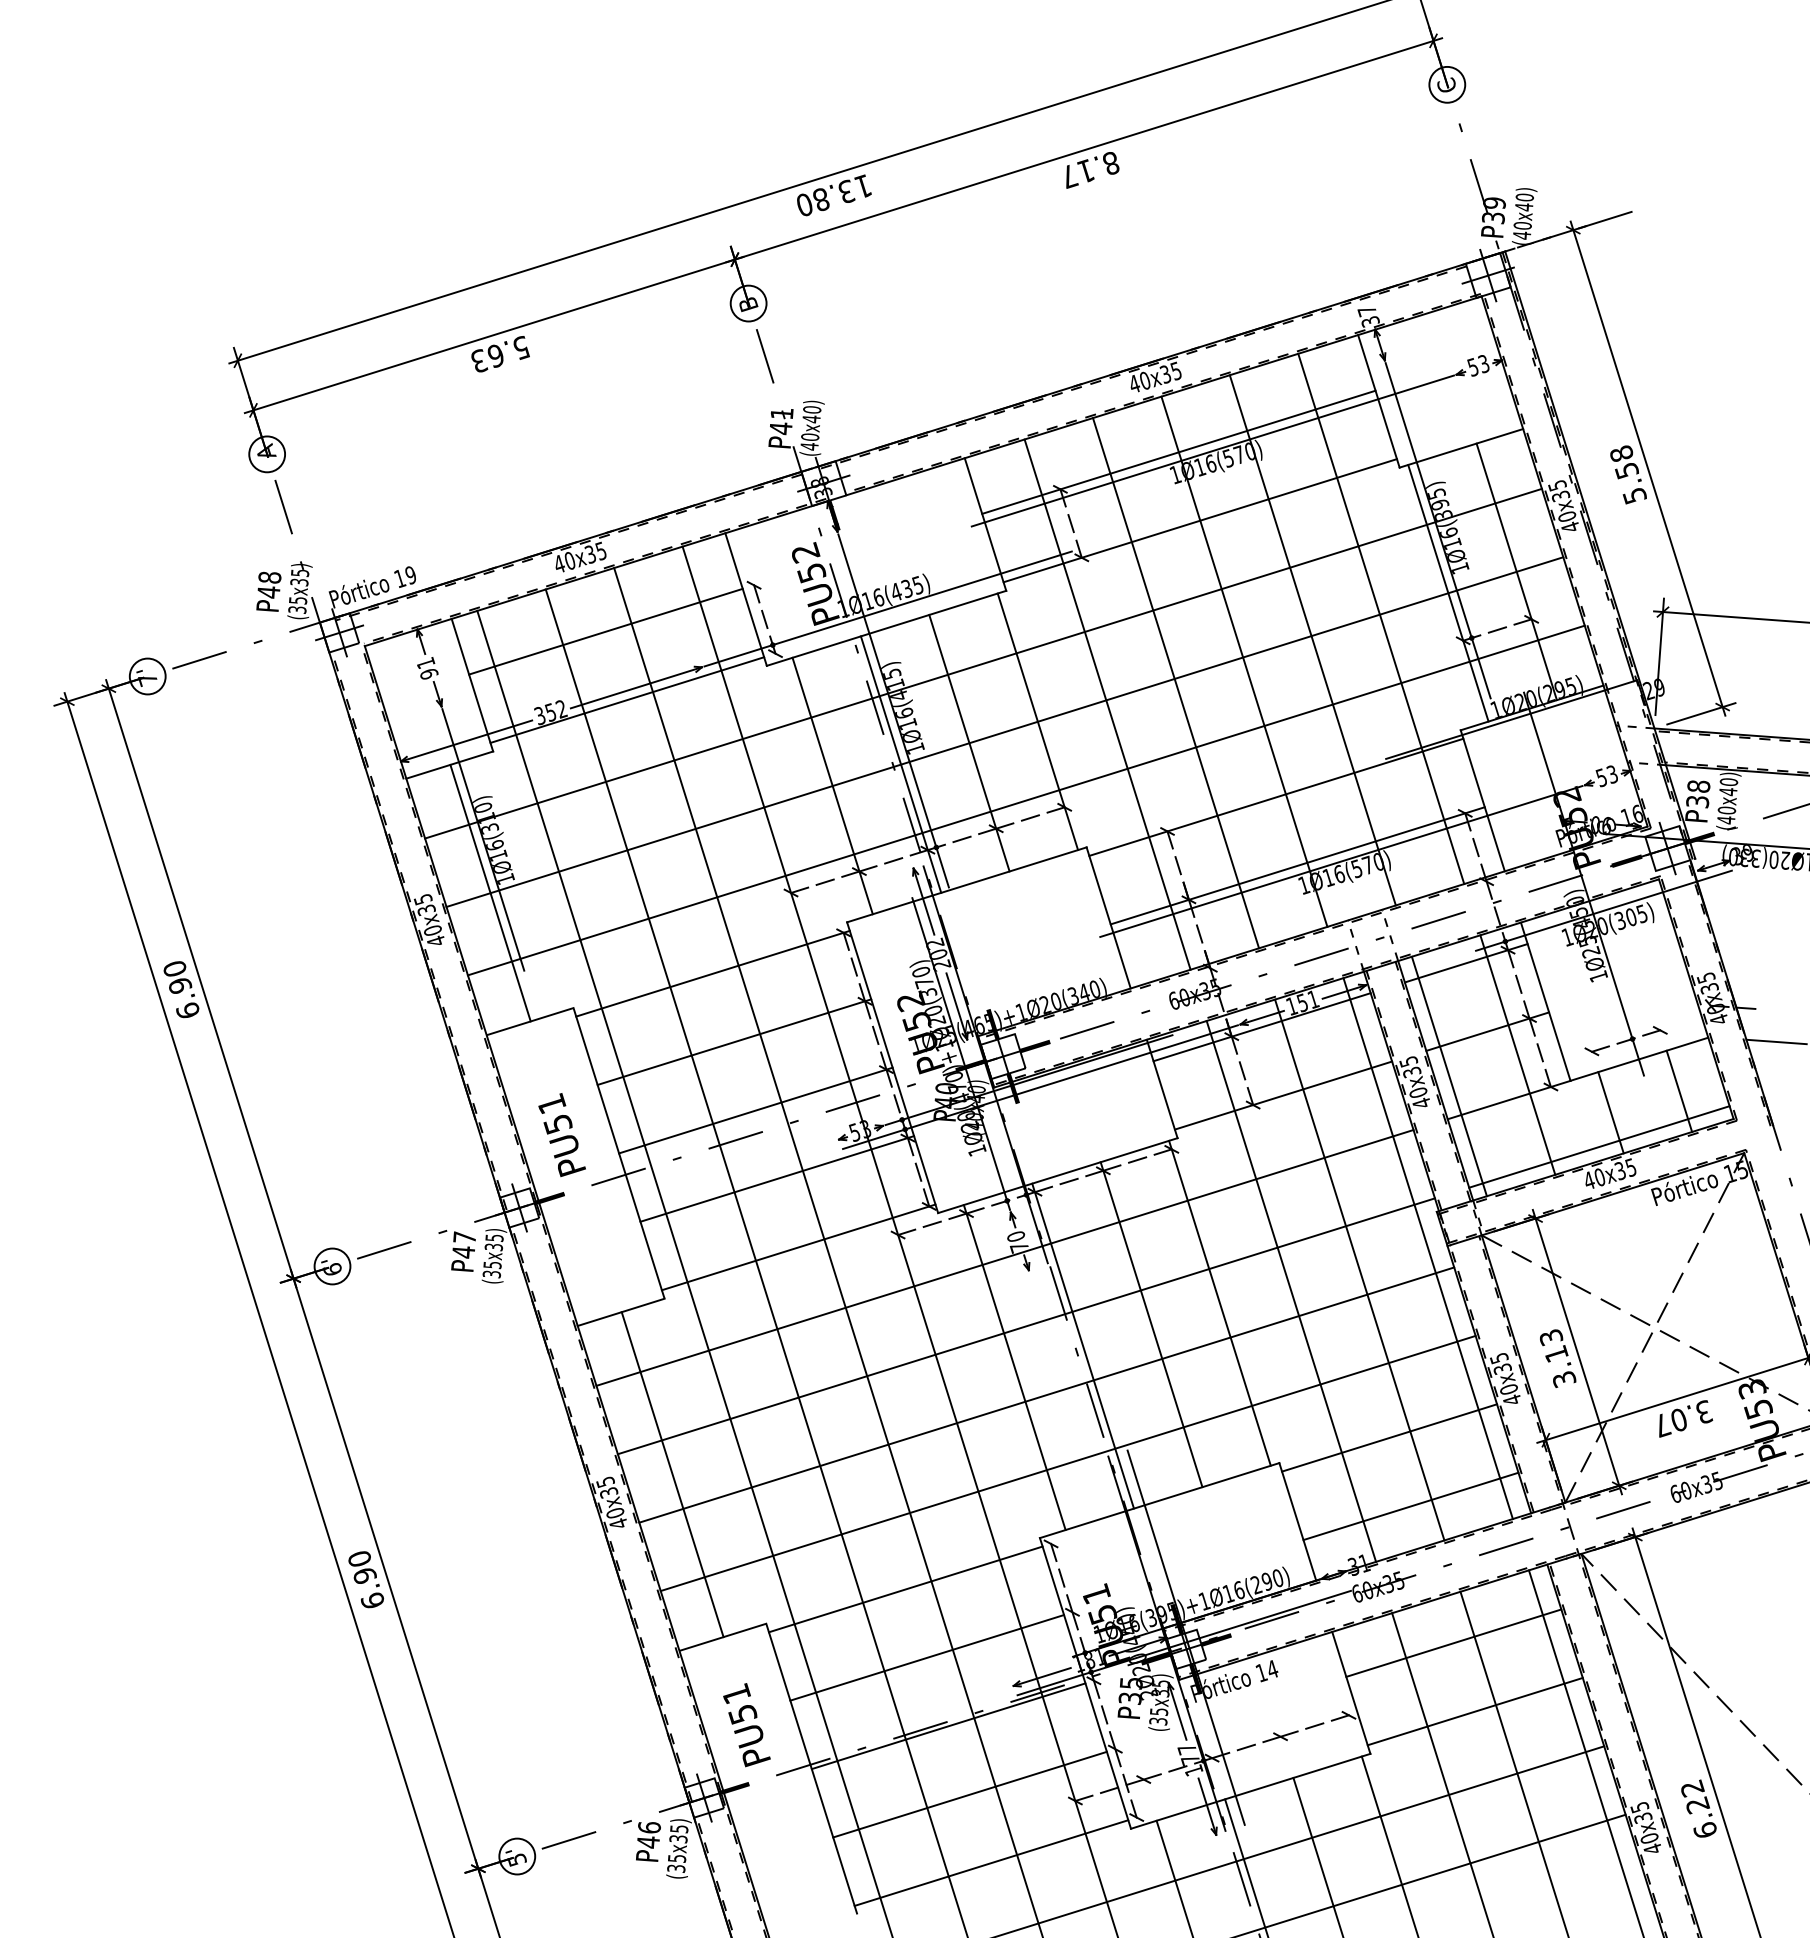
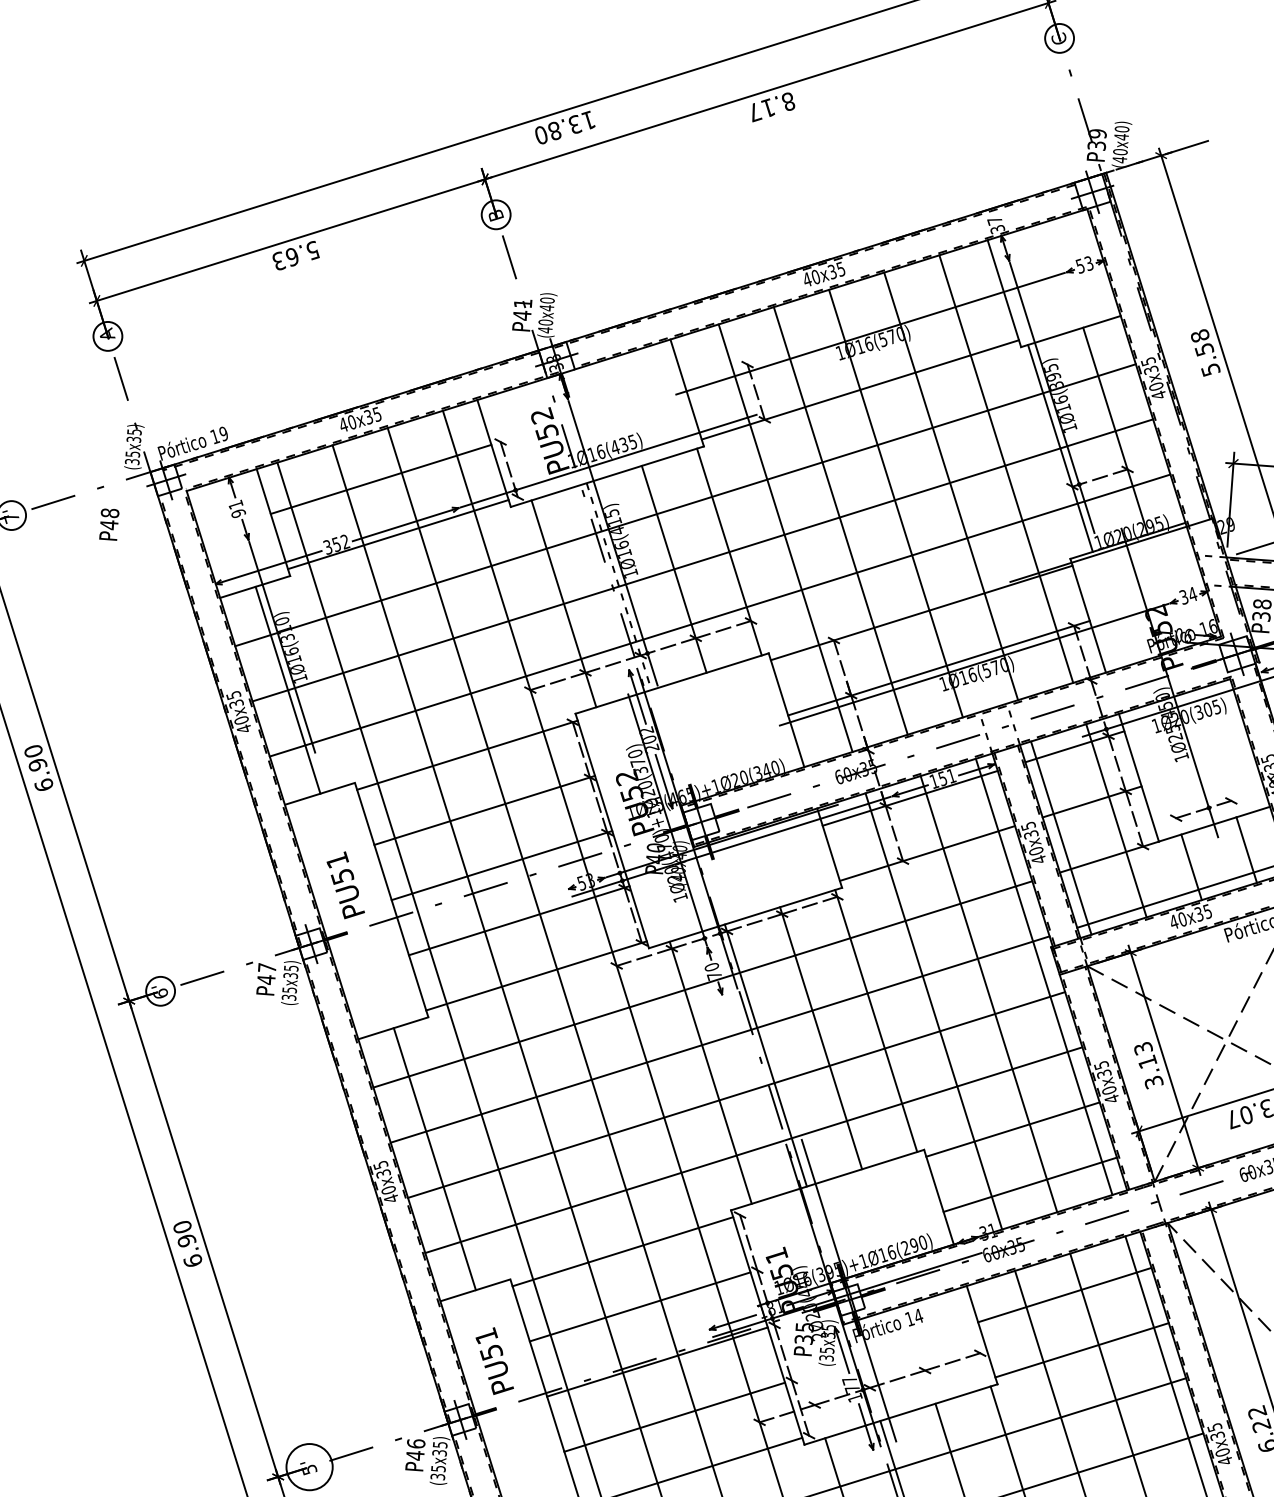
line: (1178, 451) -> (842, 334), removed
text: (268, 591) -> (108, 524), moved
line: (901, 765) -> (619, 587), solid -> dashed
text: (1606, 774) -> (1187, 594), 53 -> 34
circle: (517, 1856) -> (309, 1467), size x1.6

